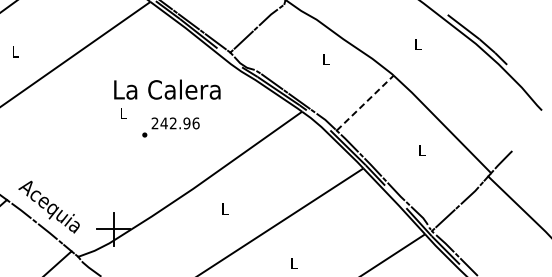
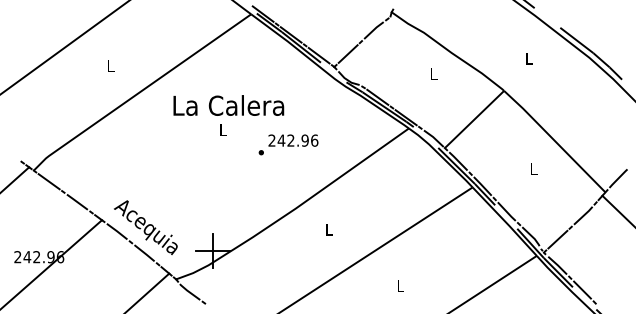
text: (167, 89) -> (228, 105), moved
line: (365, 103) -> (474, 119), dashed -> solid
text: (170, 127) -> (288, 144), moved

